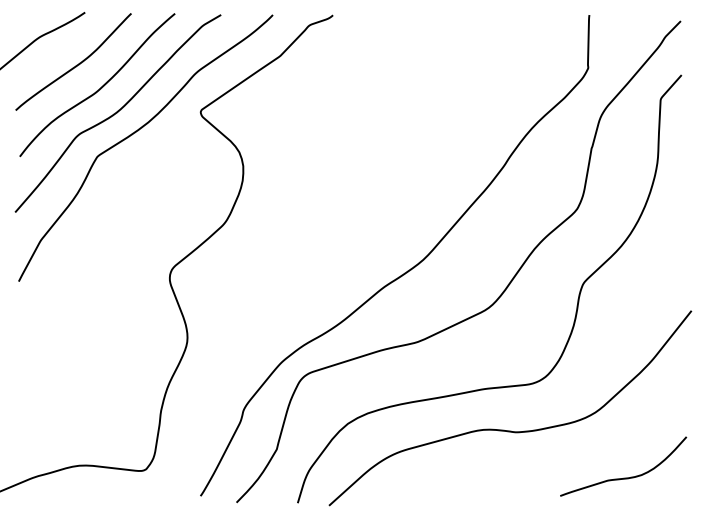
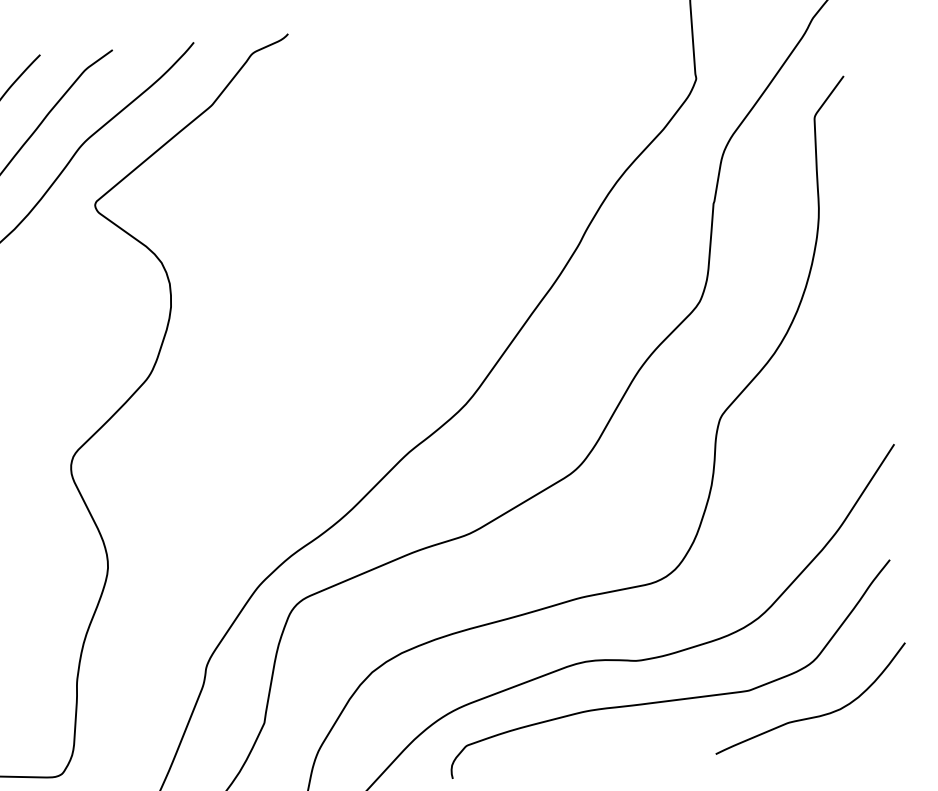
curve: (536, 458) -> (672, 698), added

